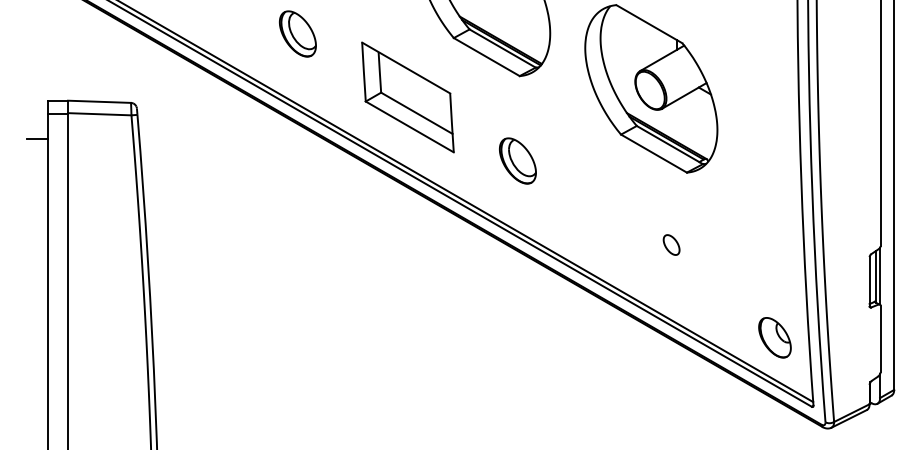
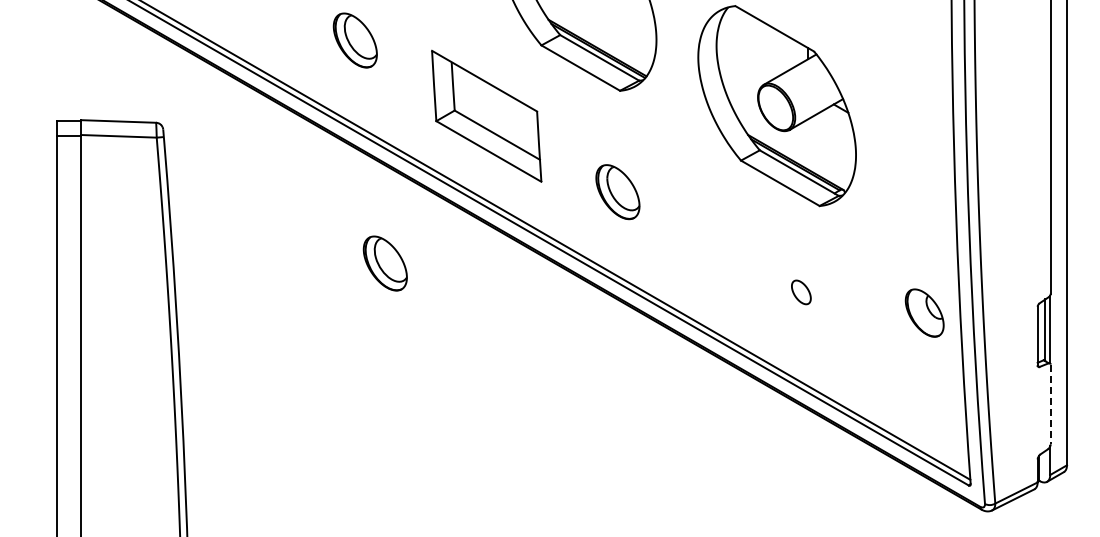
line: (37, 139) -> (44, 166), removed
part: (322, 220) -> (384, 263), added
part: (774, 337) -> (924, 312), moved
line: (880, 338) -> (1050, 404), solid -> dashed

